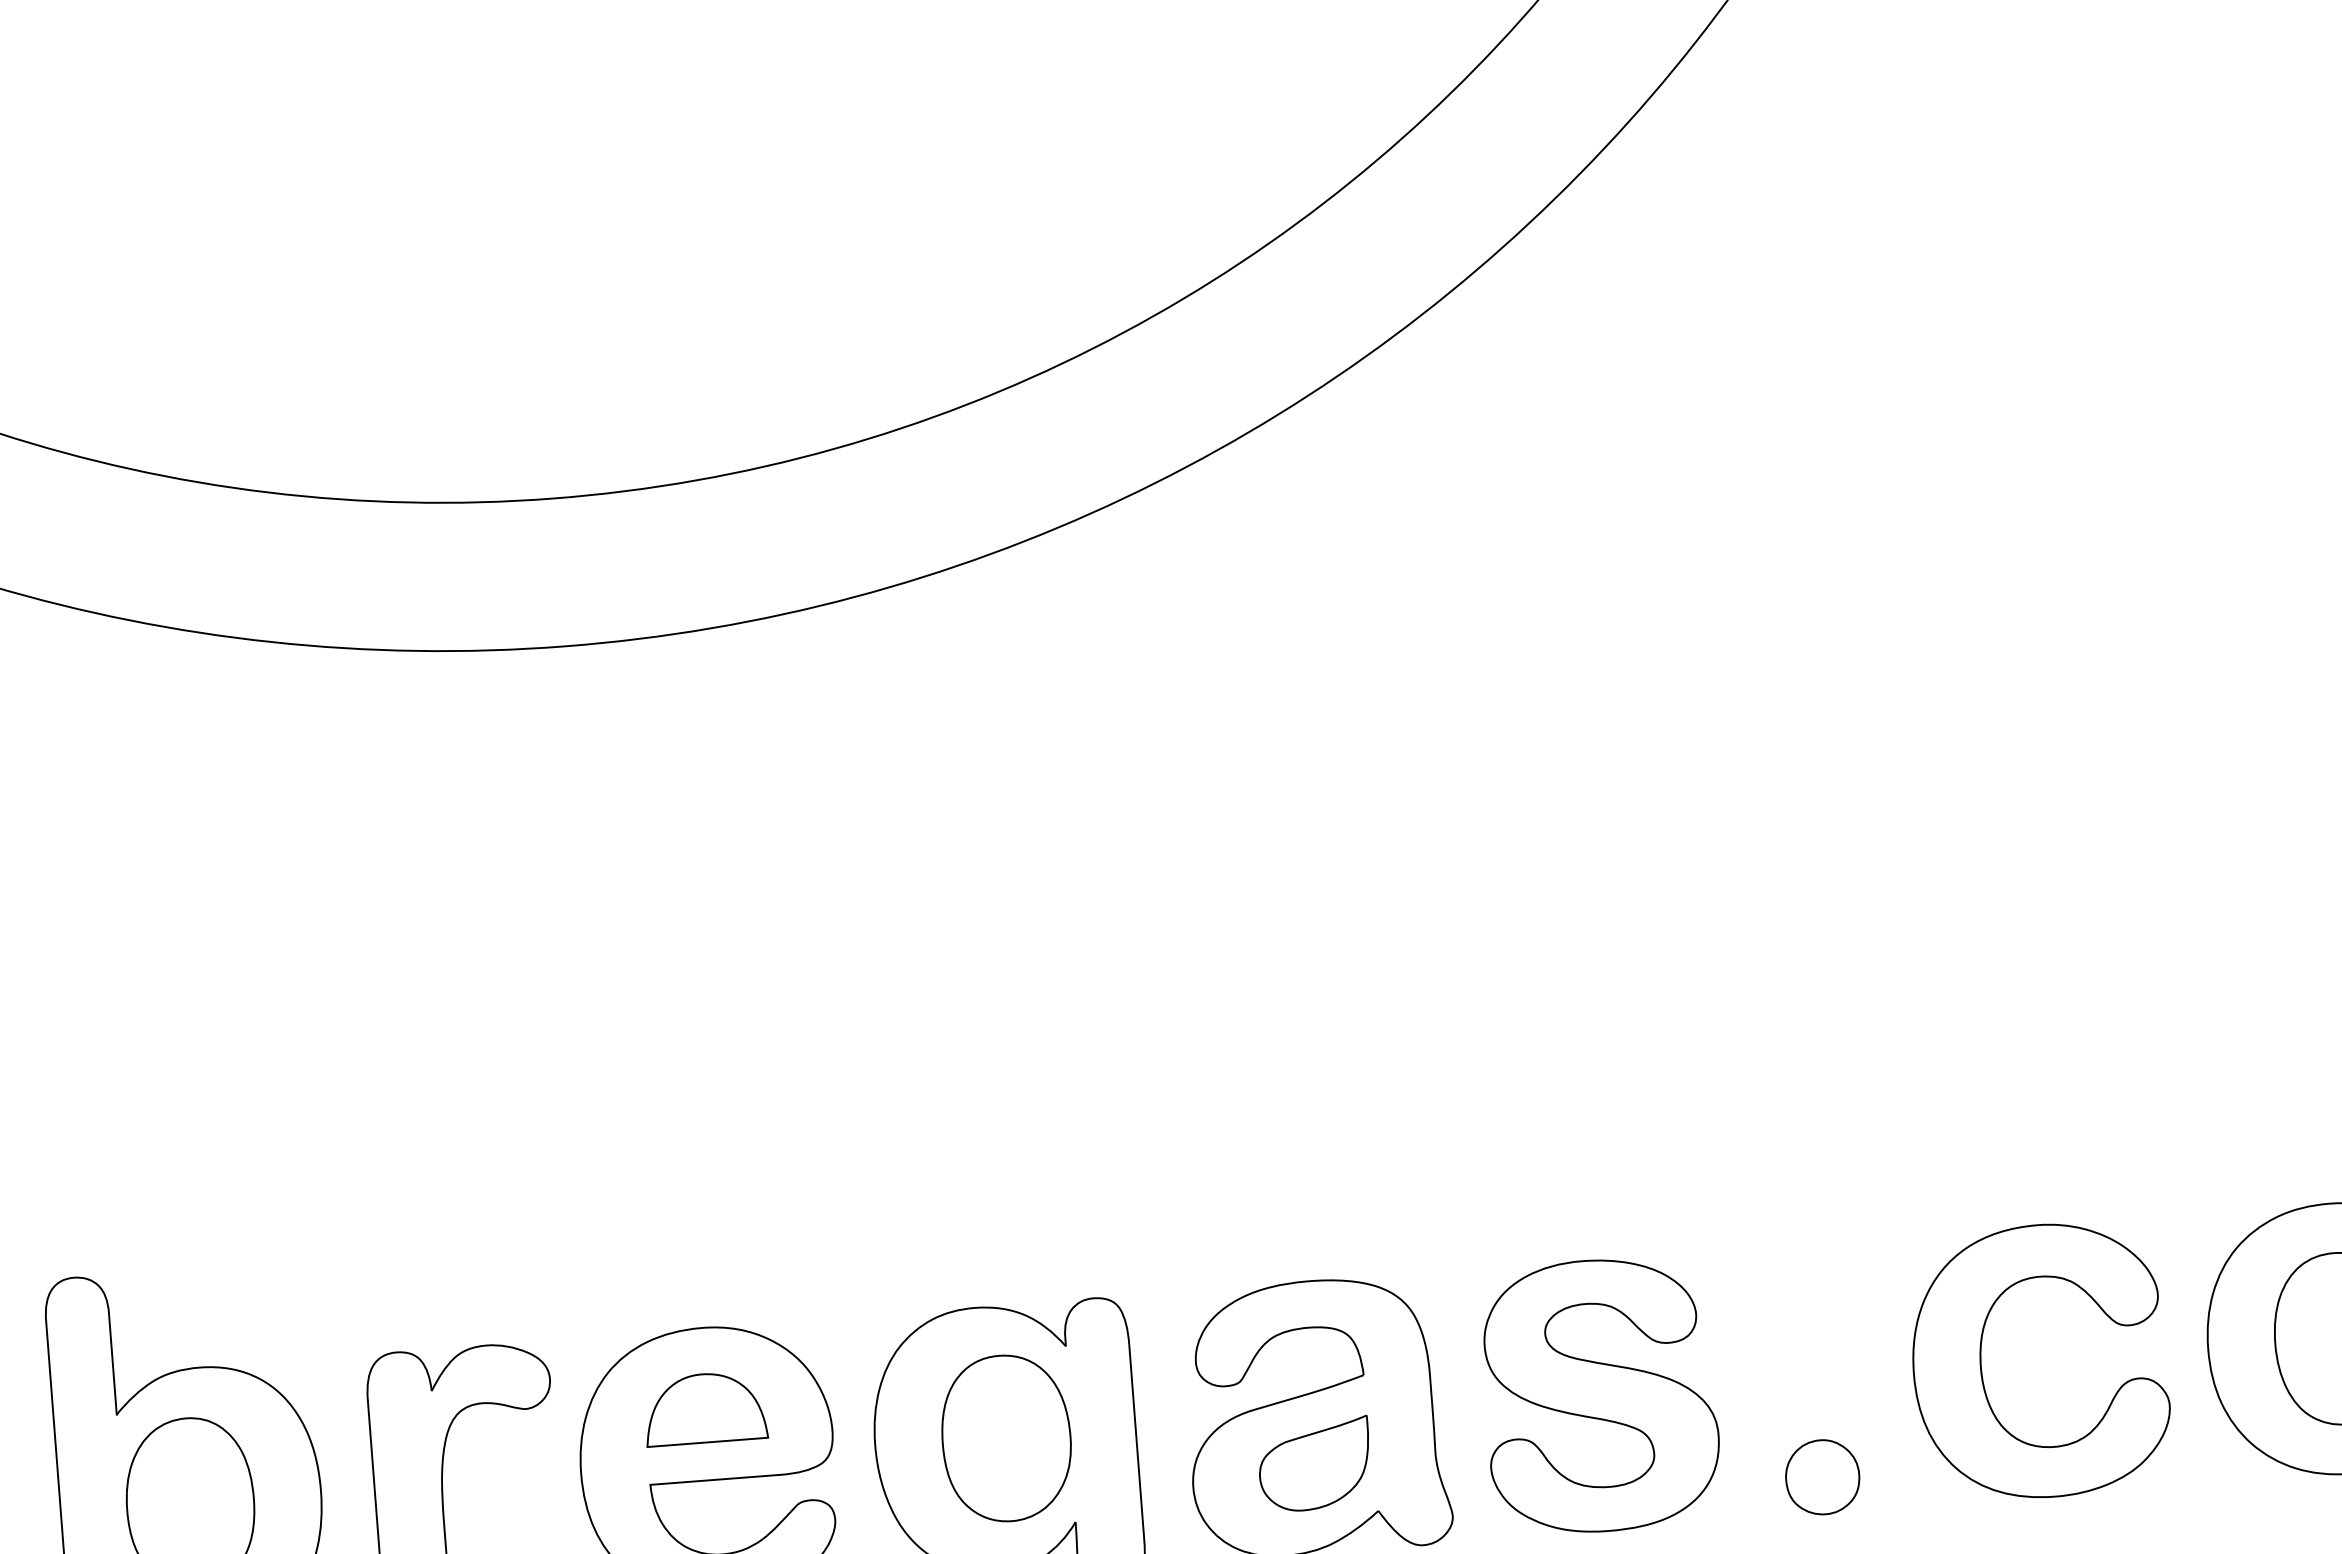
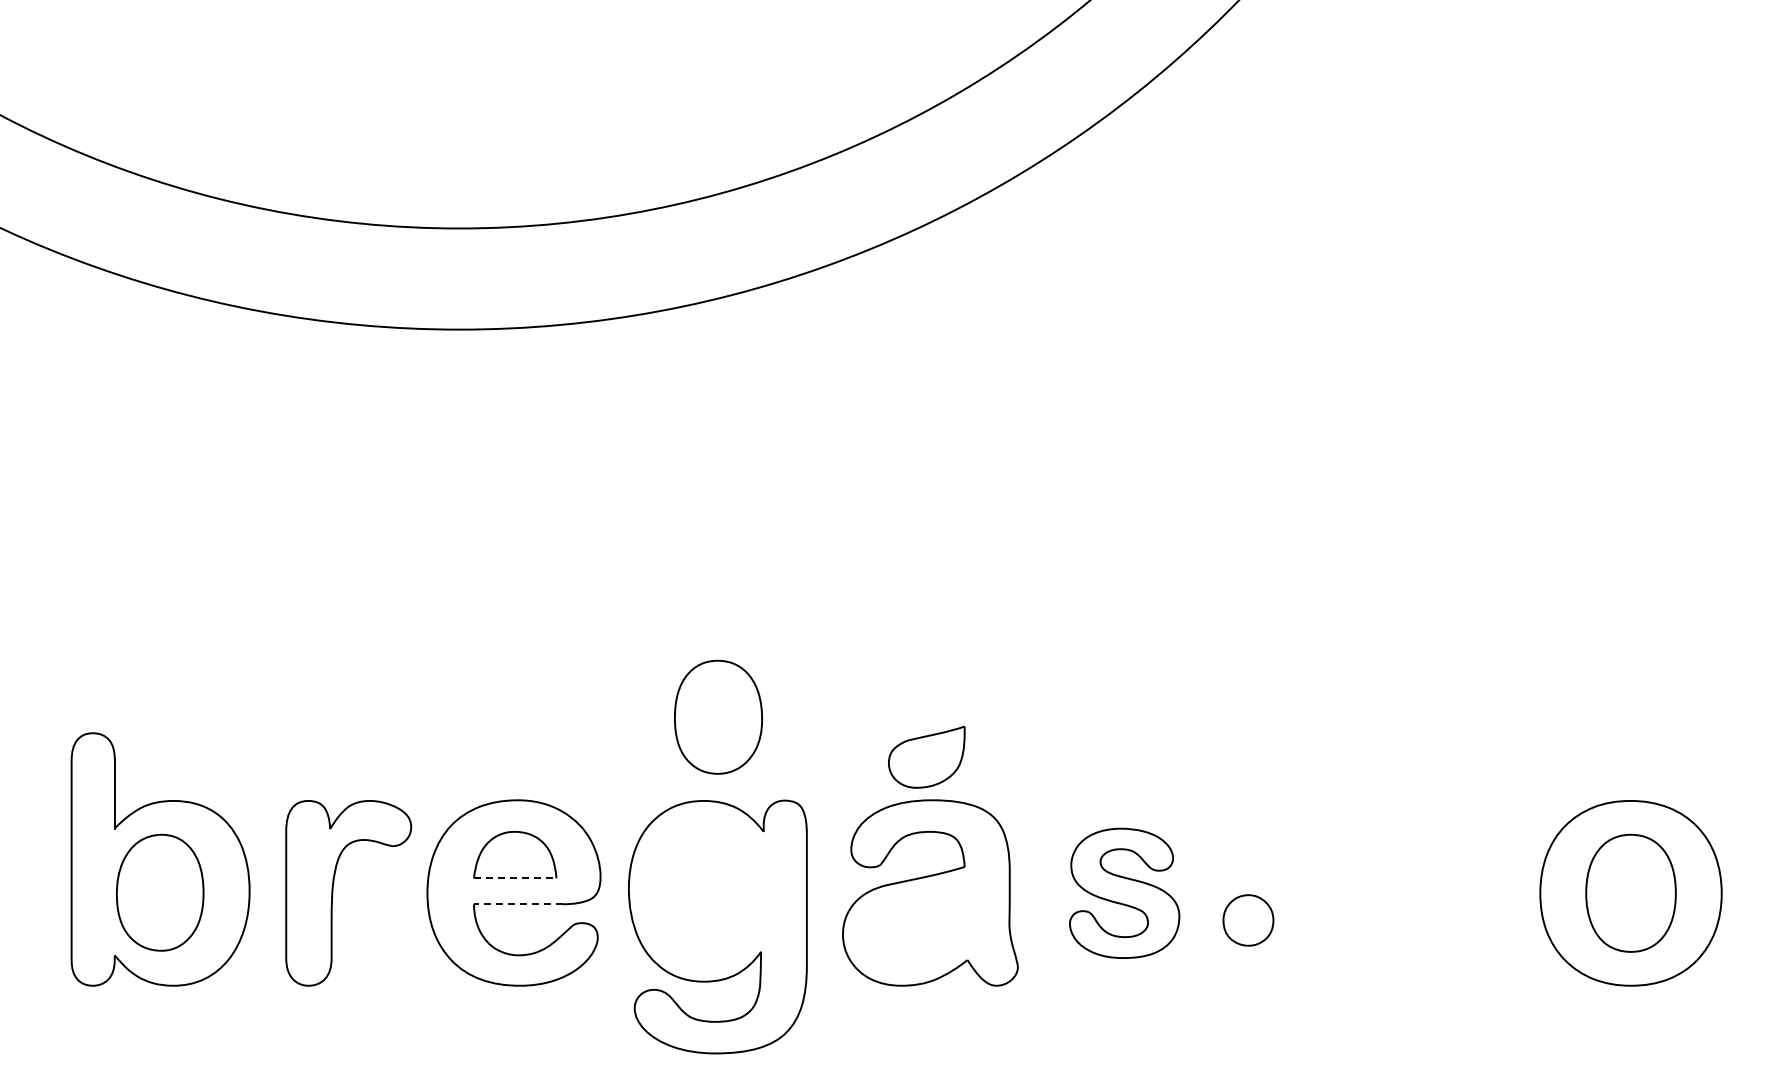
part: (1982, 1353) -> (1386, 884), removed
part: (1600, 1395) -> (1124, 893), size x0.7
part: (1006, 1437) -> (718, 716), moved
line: (708, 1442) -> (515, 878), solid -> dashed
part: (1314, 1463) -> (926, 756), moved
part: (1822, 1477) -> (1248, 920), moved
line: (714, 1480) -> (517, 904), solid -> dashed

